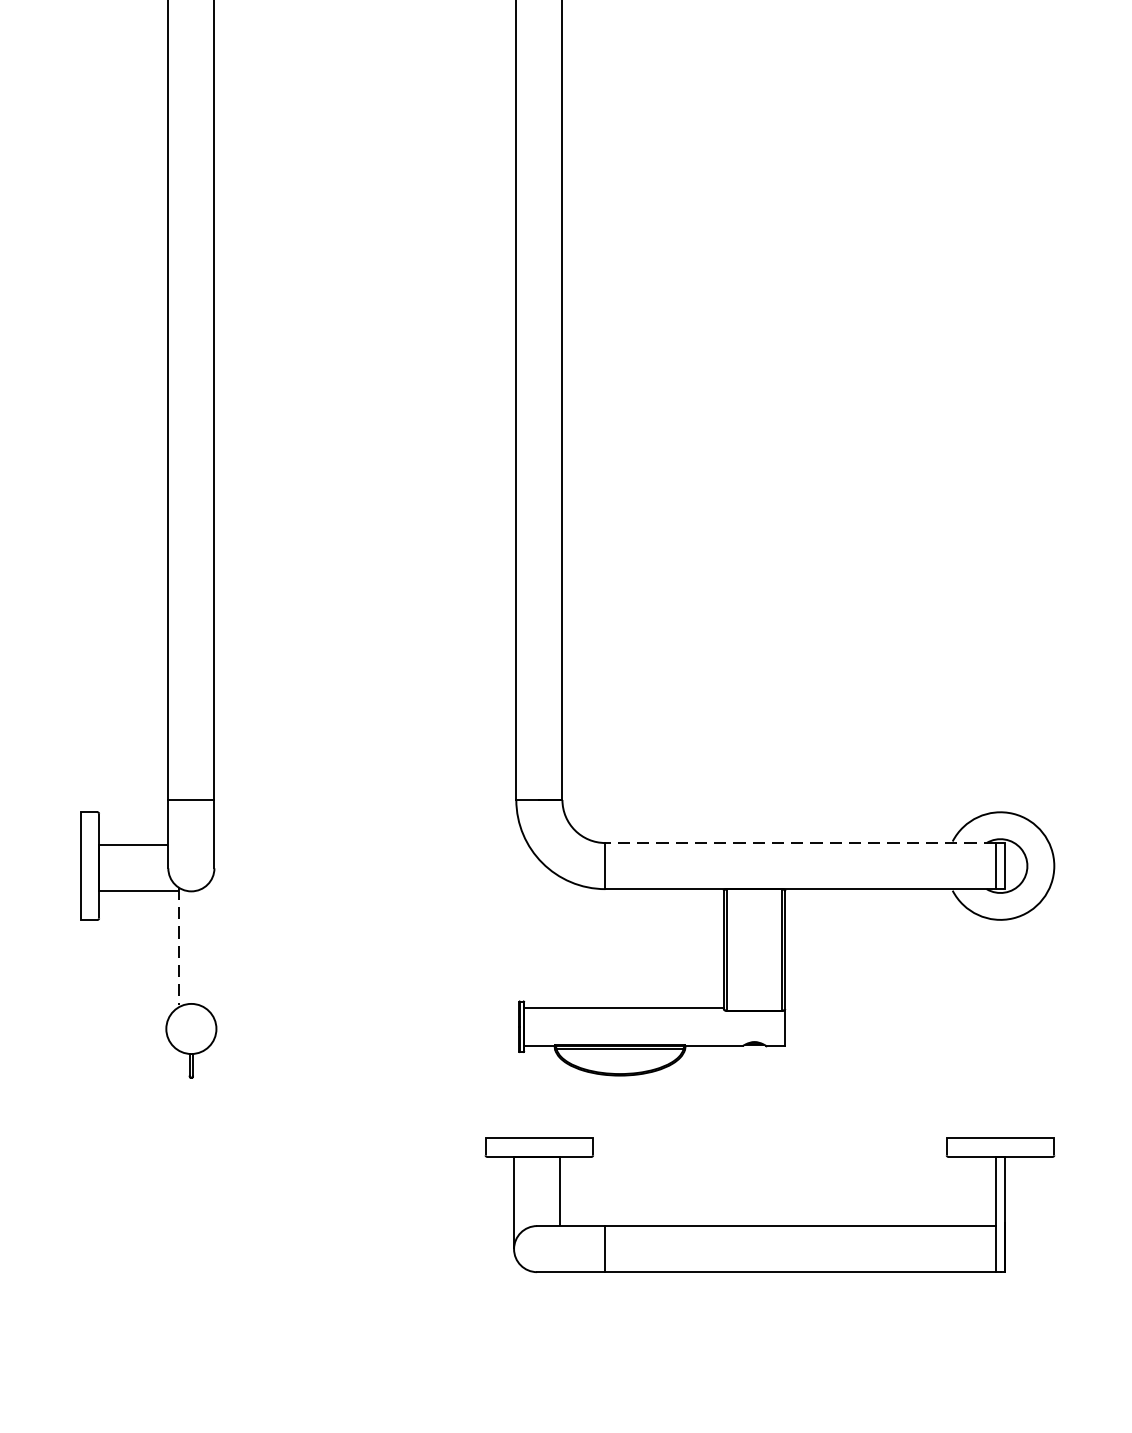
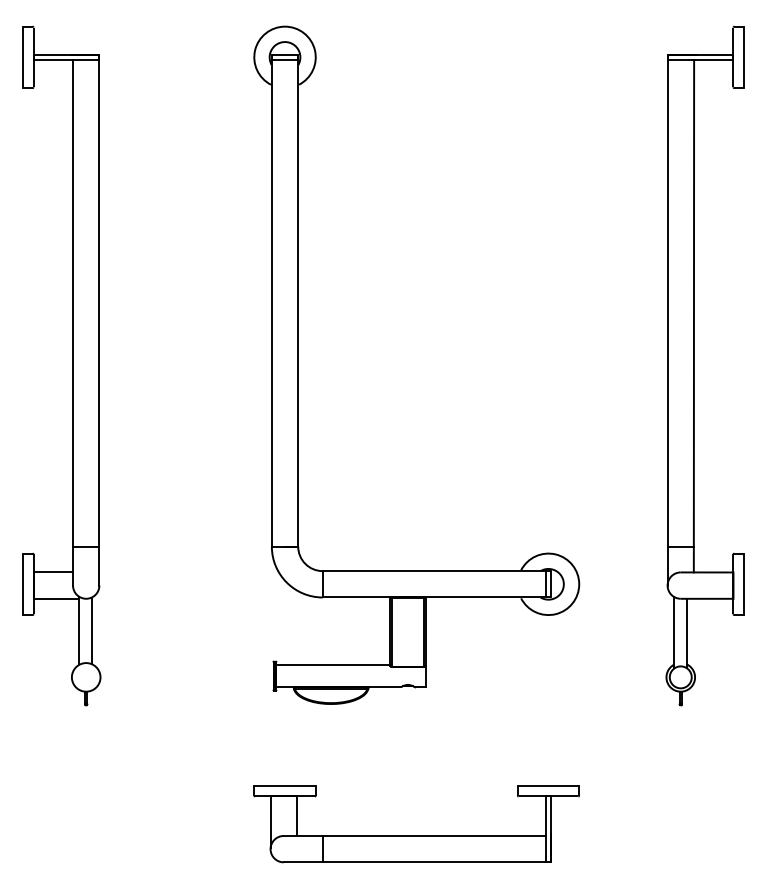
line: (800, 843) -> (434, 571), dashed -> solid
line: (179, 946) -> (79, 630), dashed -> solid
line: (202, 946) -> (92, 630), added
part: (769, 1225) -> (416, 835), moved

